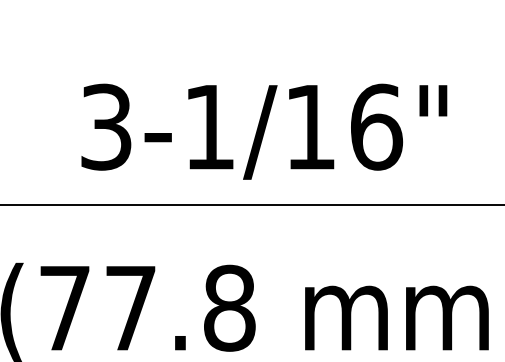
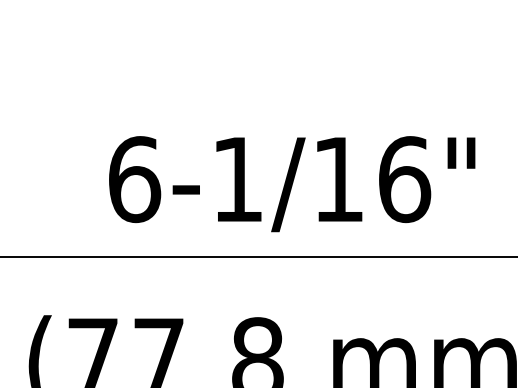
text: (107, 127) -> (135, 179), 3-1/16" -> 6-1/16"

